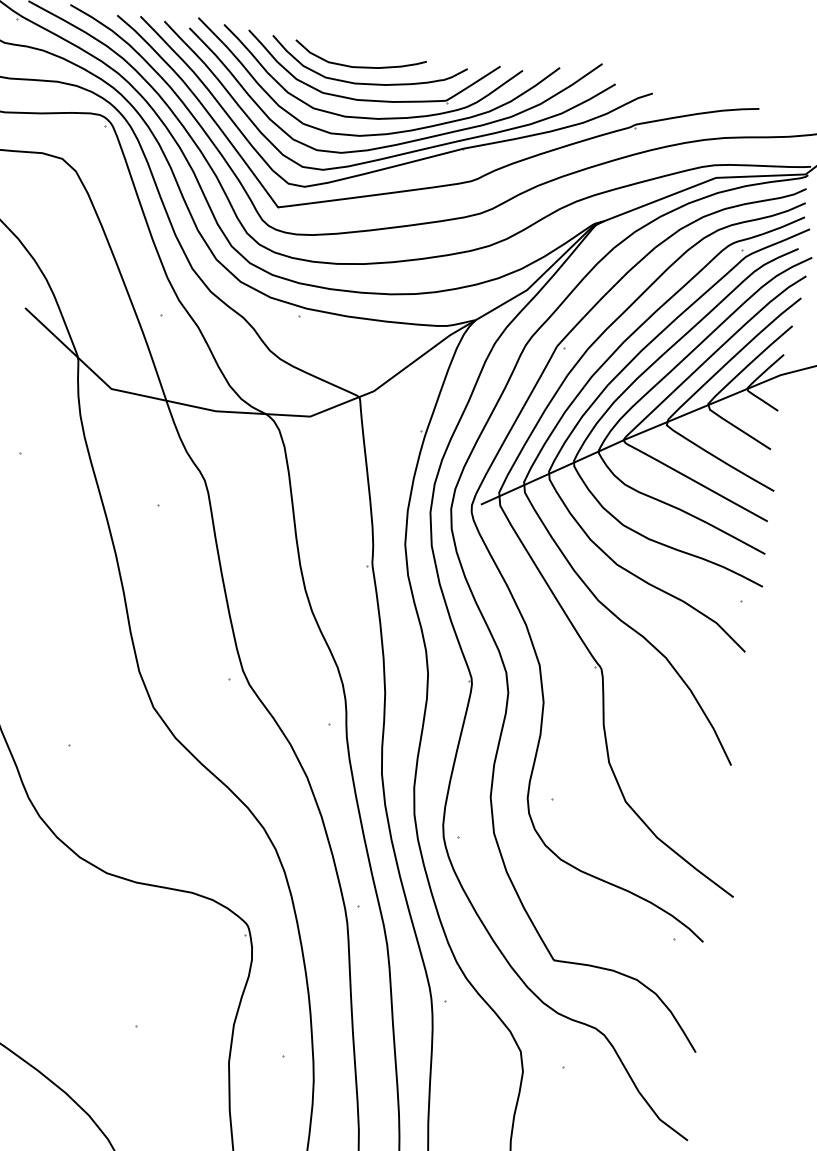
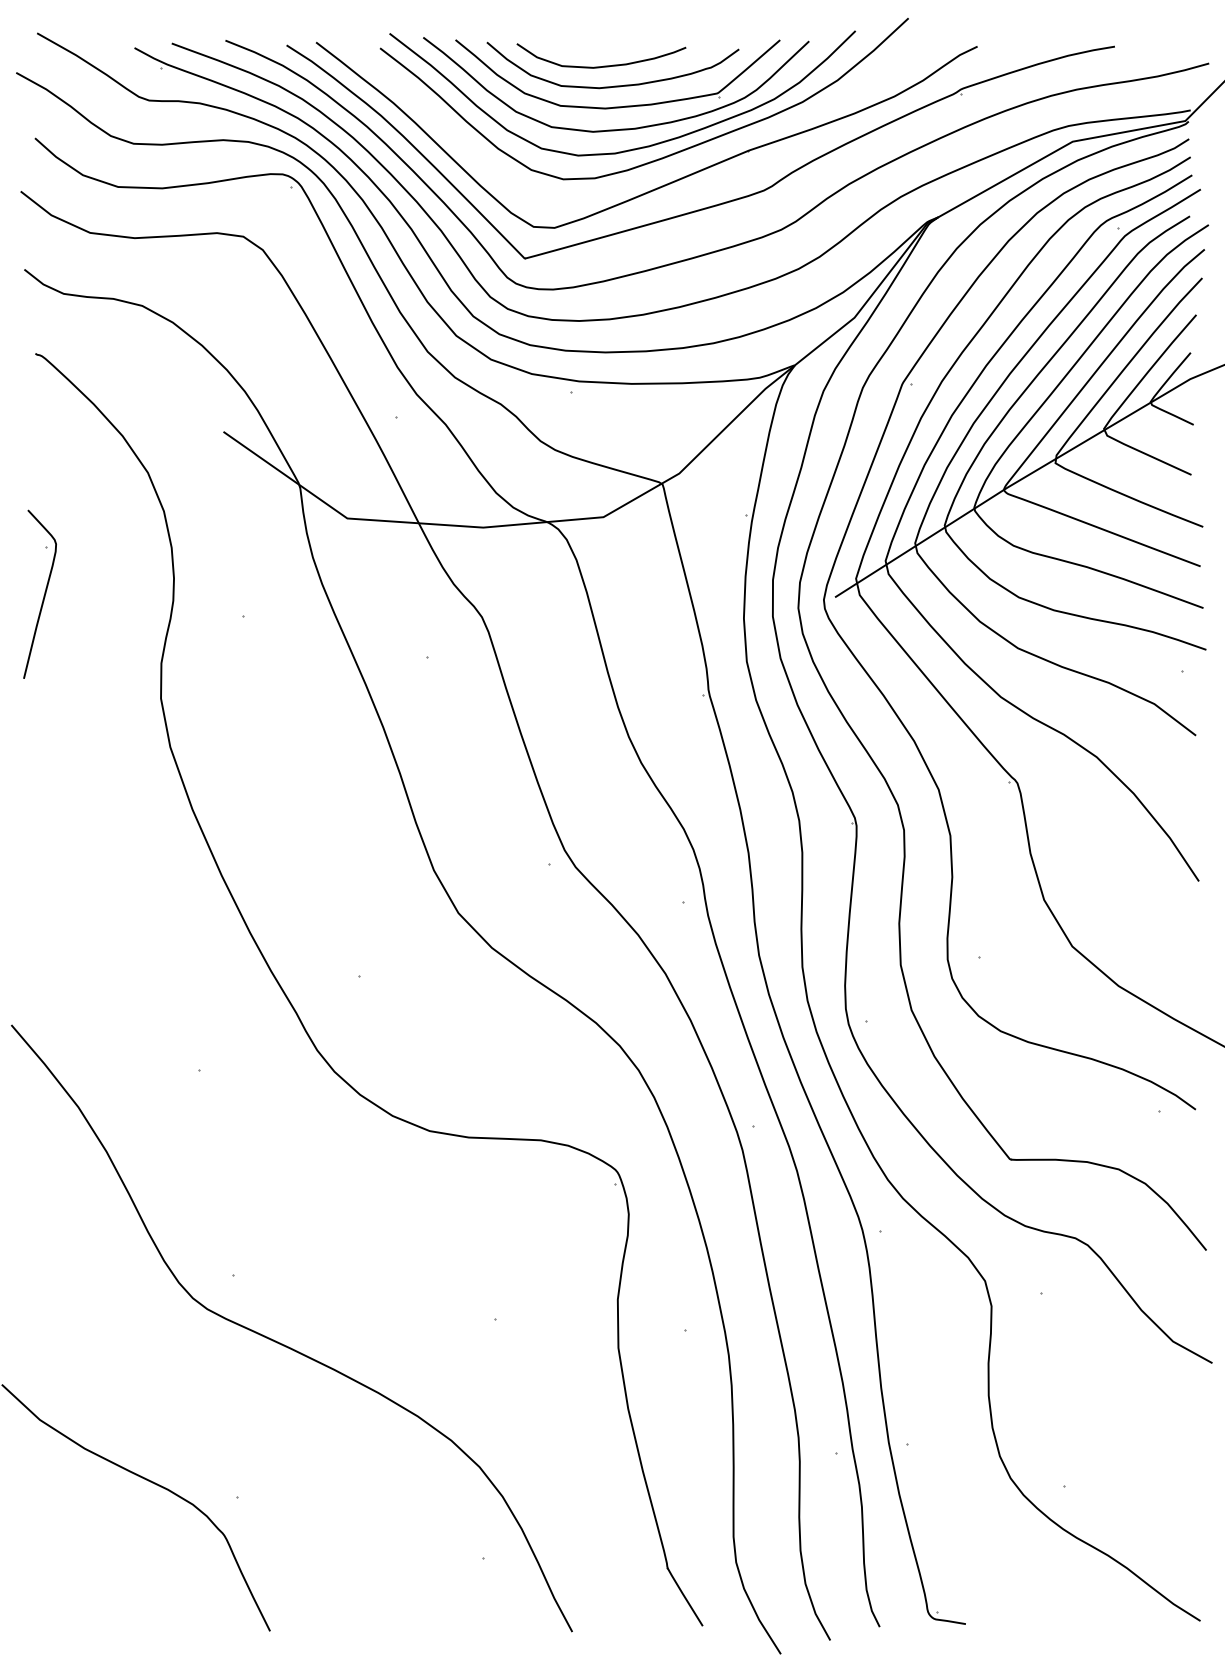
curve: (388, 156) -> (654, 174), removed

